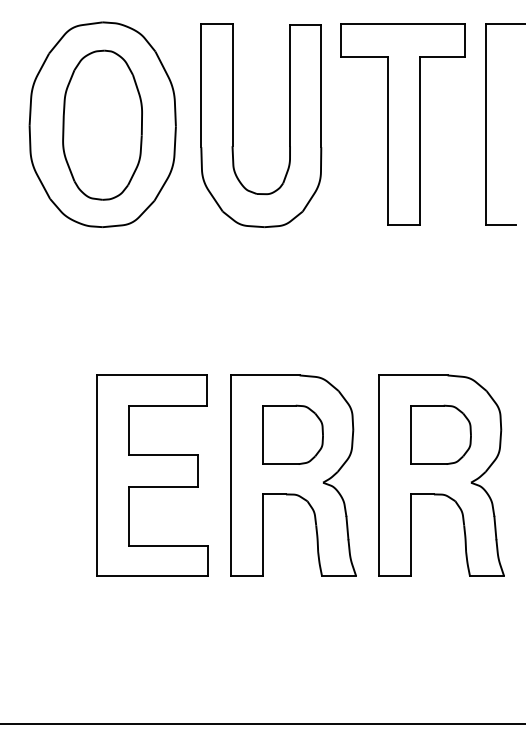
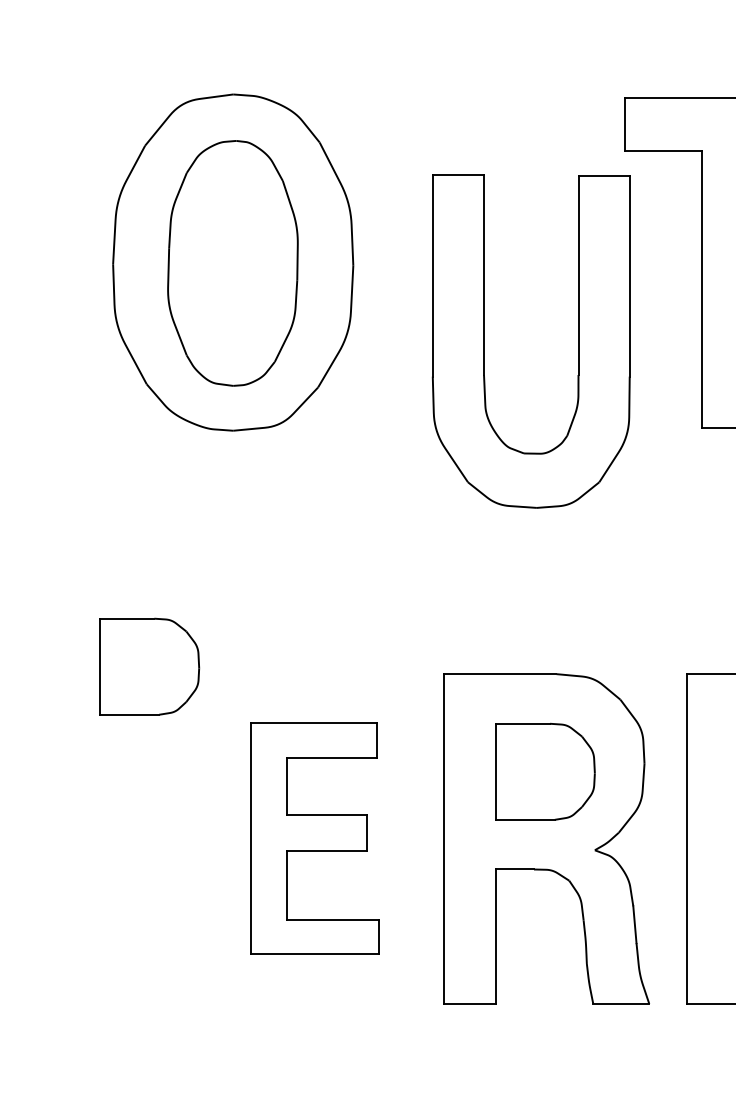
part: (233, 125) -> (485, 340), moved
part: (51, 370) -> (149, 666), added
part: (152, 475) -> (314, 838), size x0.7

